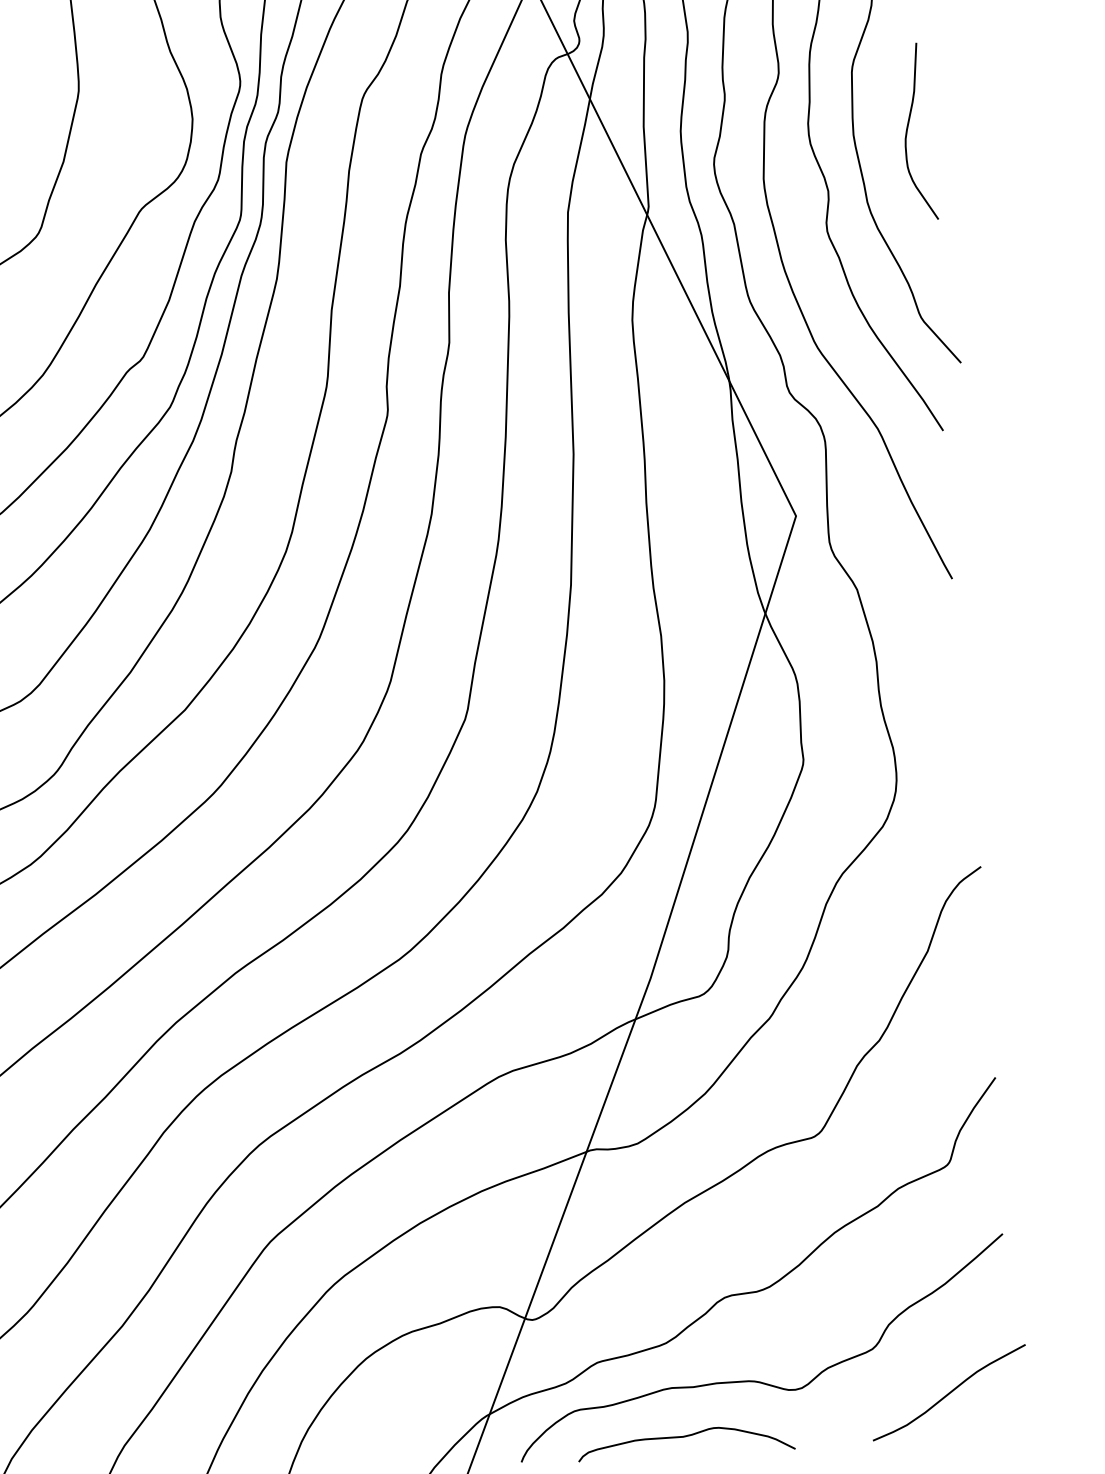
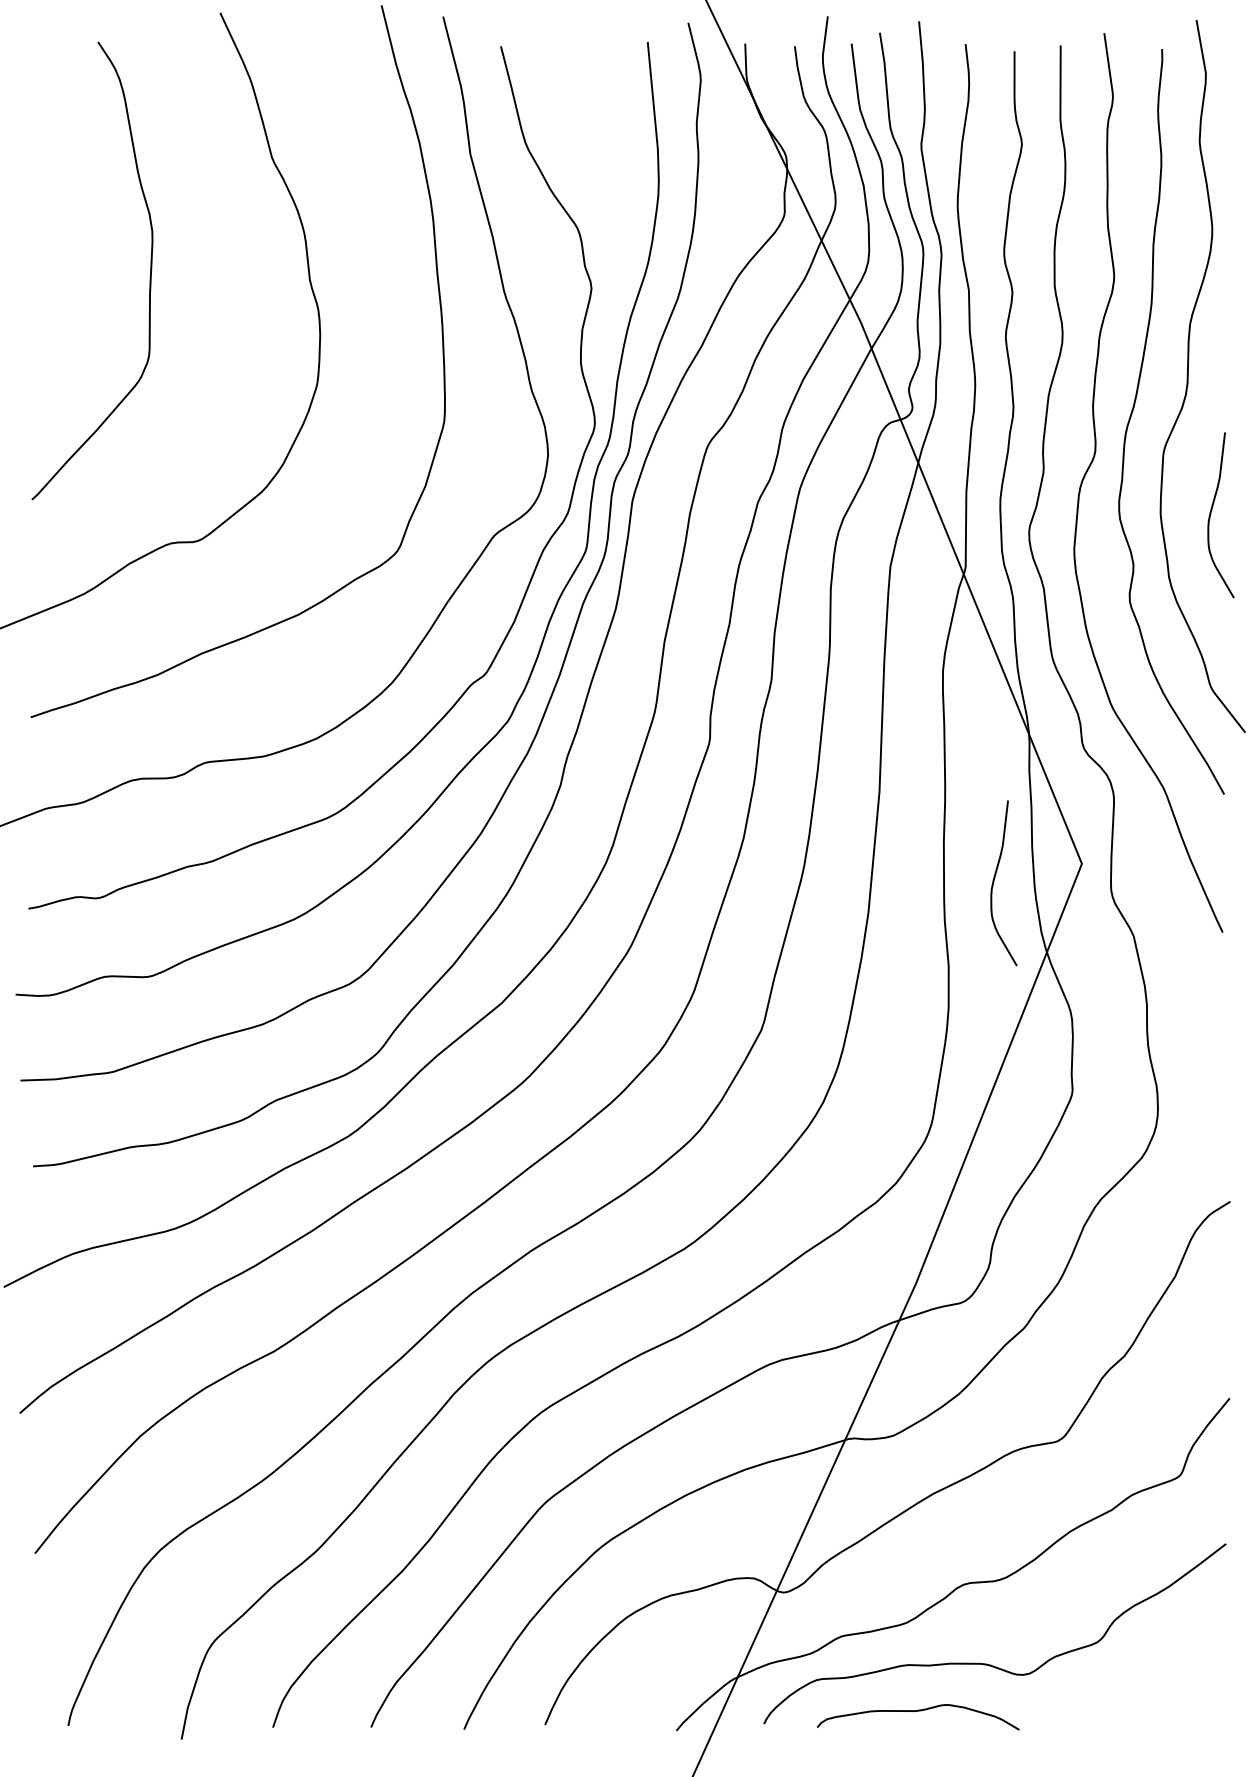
curve: (703, 542) -> (994, 882), added
curve: (948, 1392) -> (1165, 1687), removed

